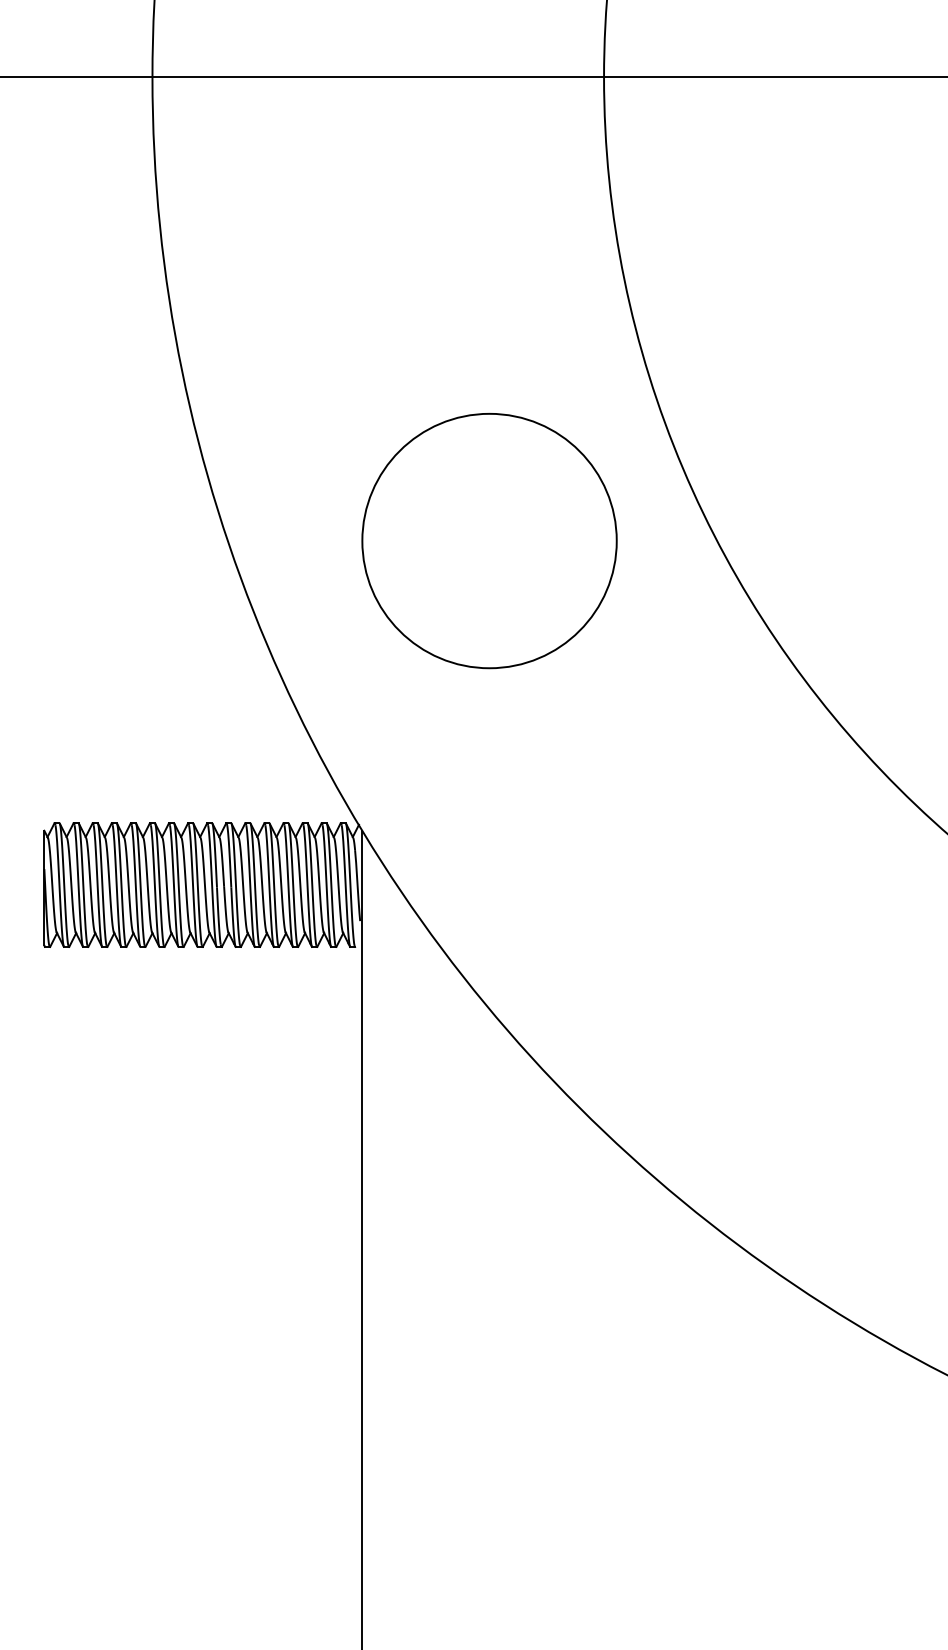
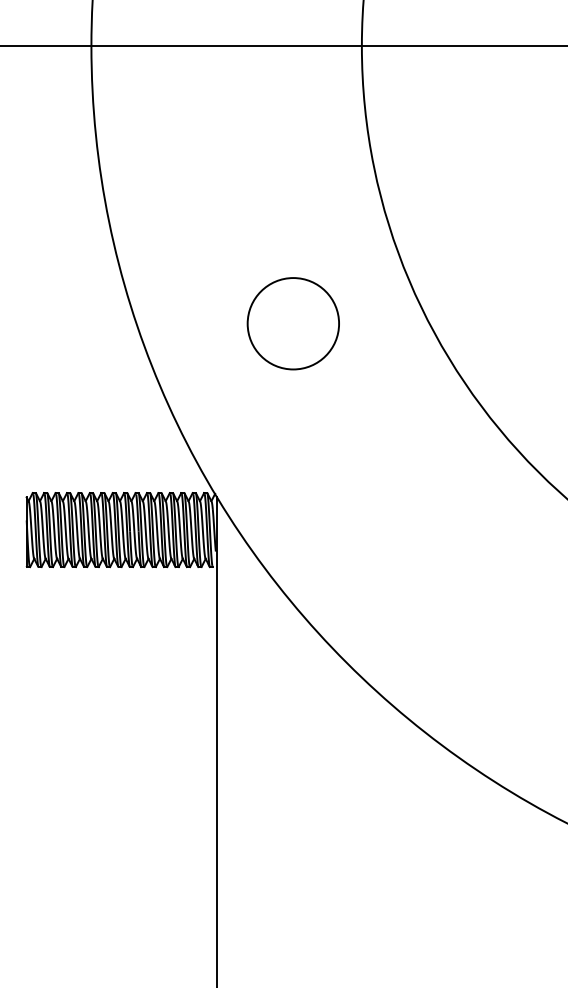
circle: (489, 540) -> (293, 323), size x0.6

